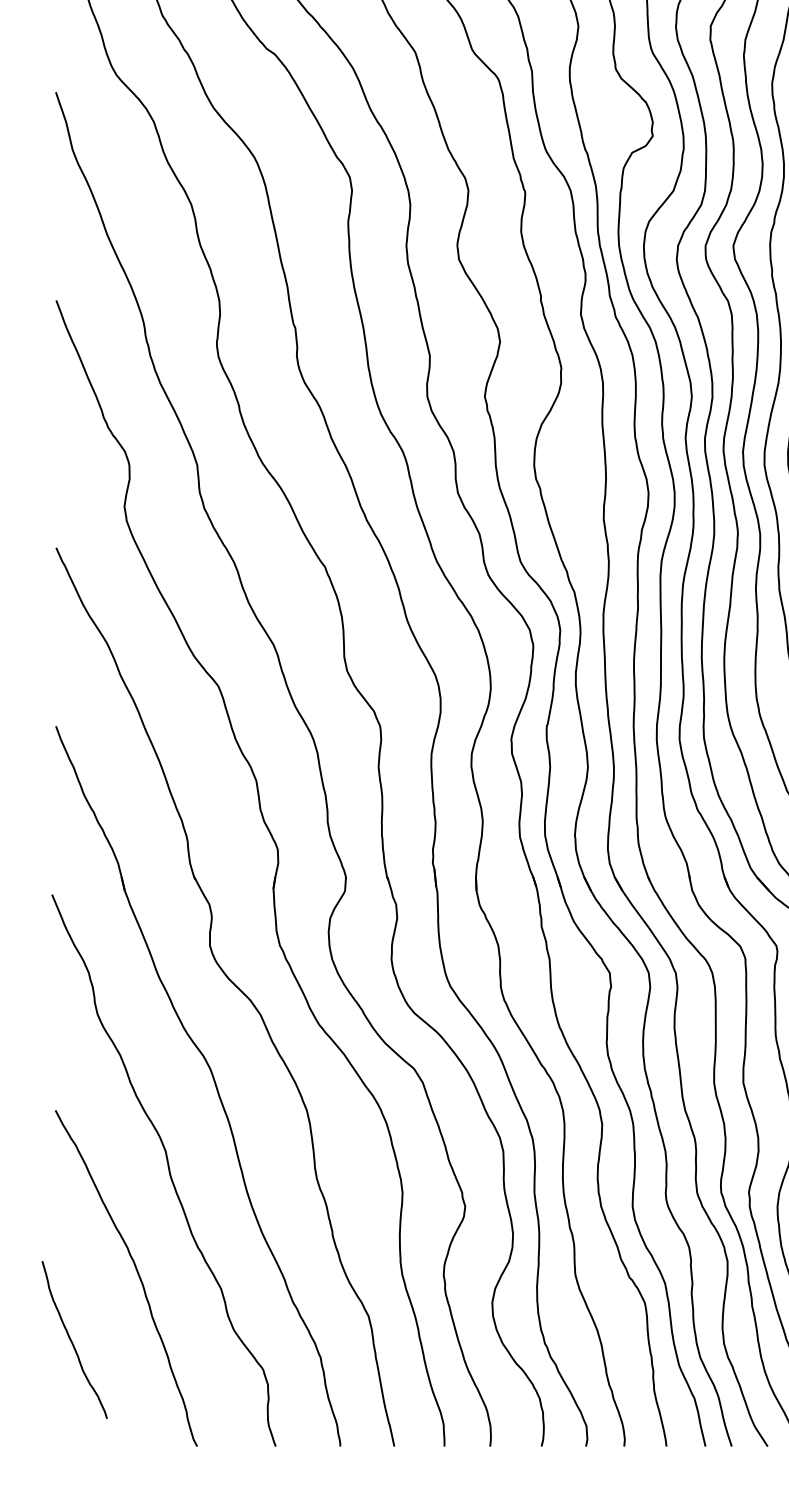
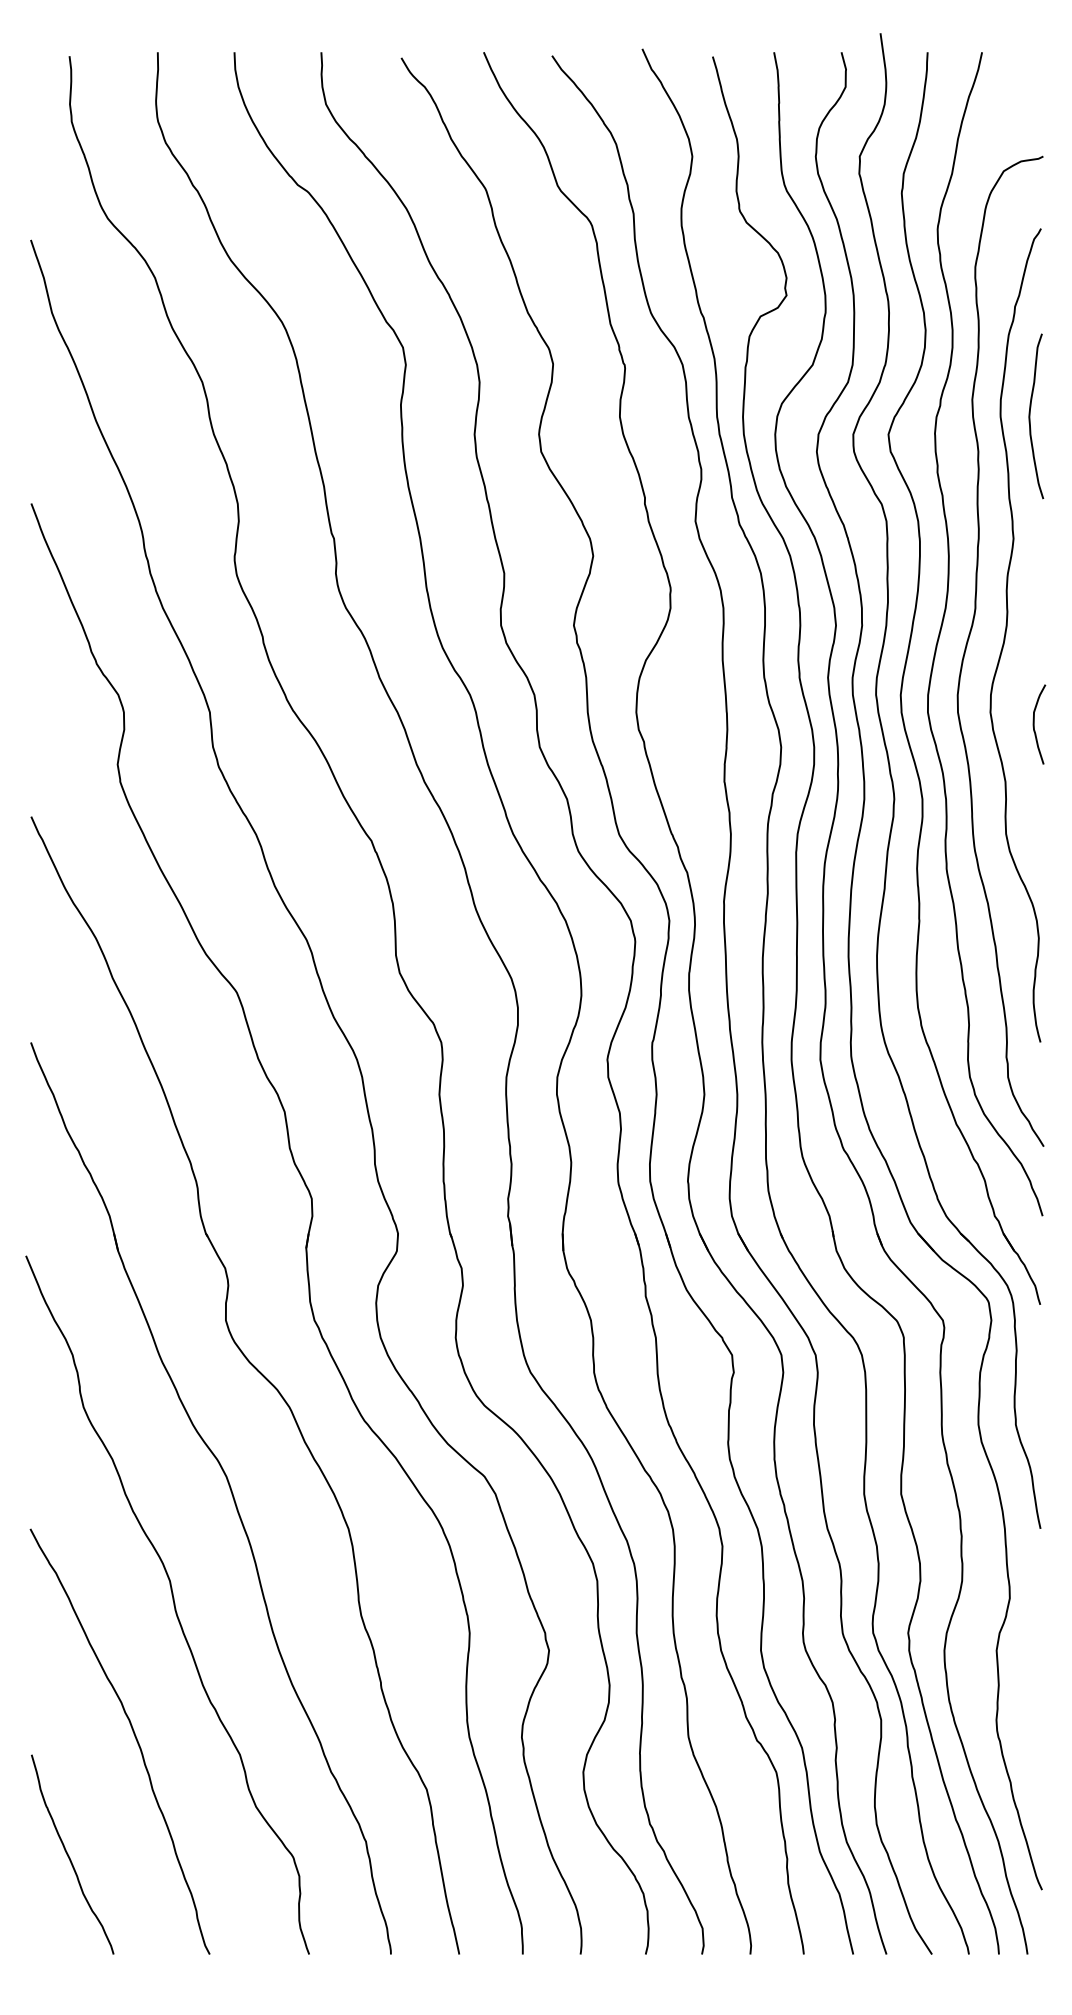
curve: (72, 1340) -> (69, 1855), moved

